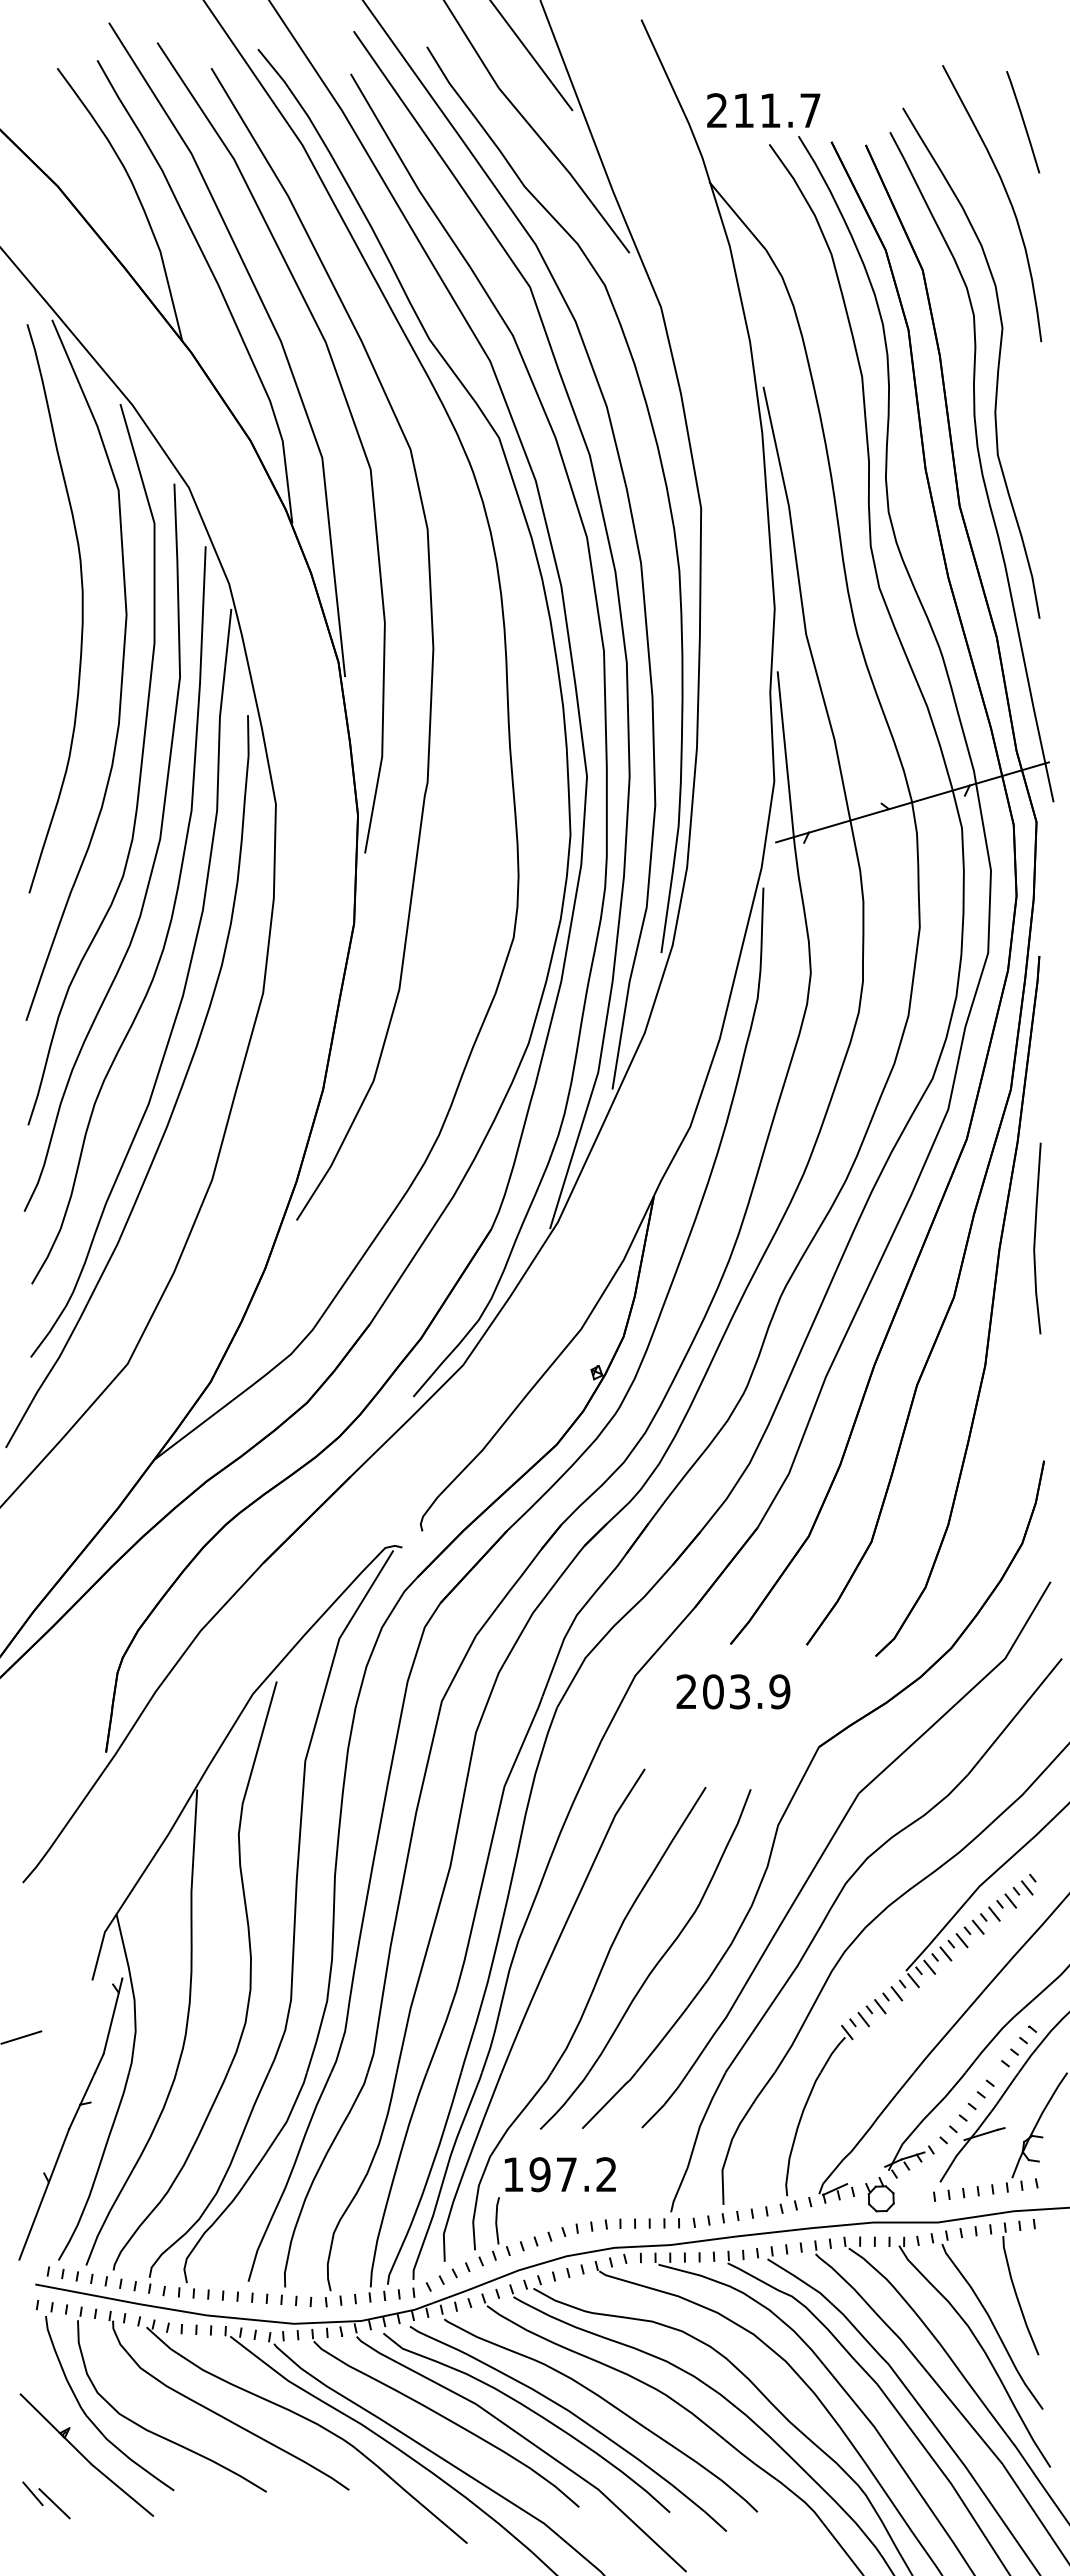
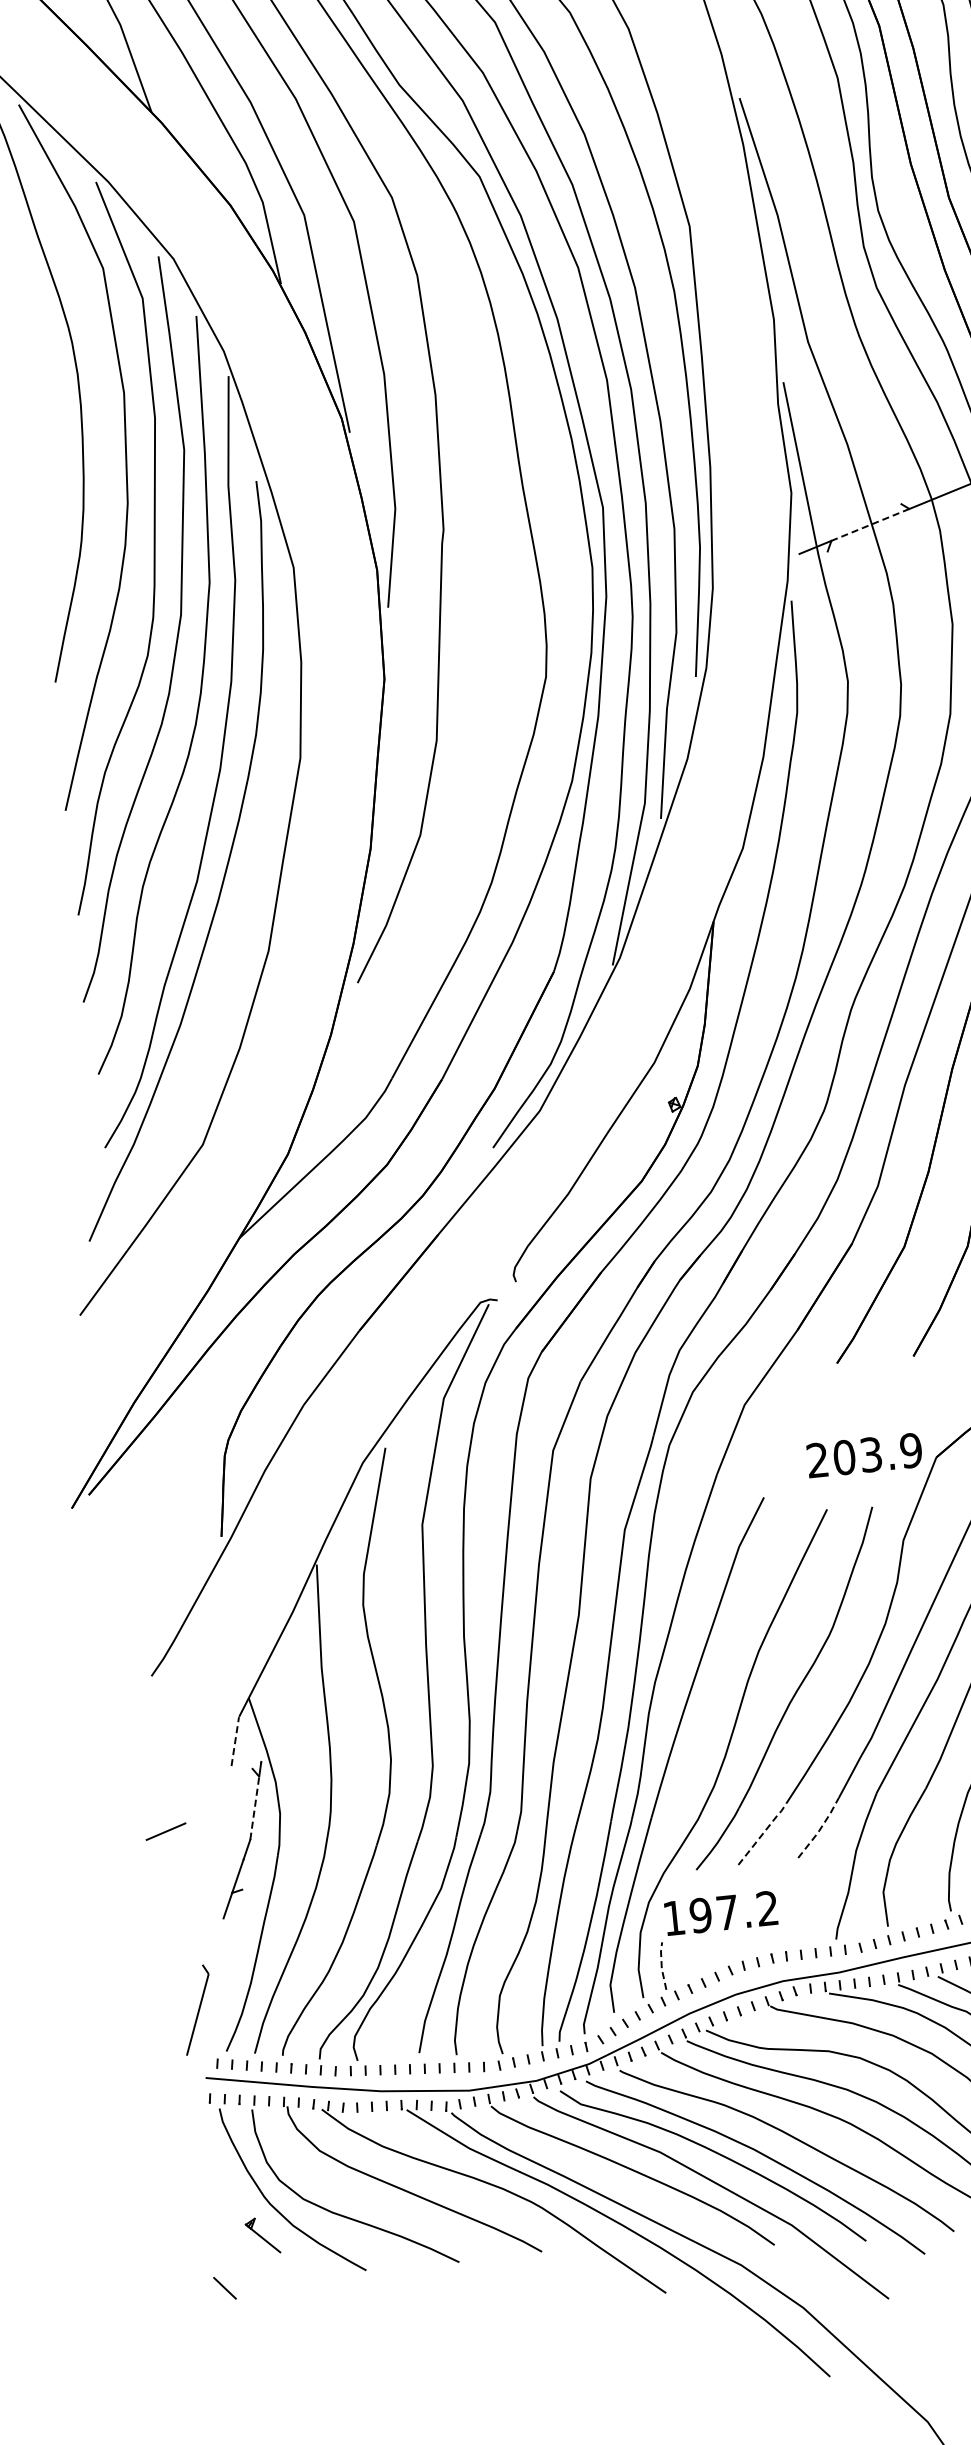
line: (849, 820) -> (870, 524), solid -> dashed
text: (733, 1691) -> (864, 1455), moved
line: (98, 1955) -> (234, 1741), solid -> dashed
line: (111, 2022) -> (254, 1807), solid -> dashed
line: (610, 2099) -> (763, 1832), solid -> dashed
line: (666, 2101) -> (820, 1828), solid -> dashed
line: (58, 2155) -> (215, 1946), removed
line: (496, 2220) -> (661, 1965), solid -> dashed
line: (39, 2413) -> (223, 2207), removed
line: (122, 2489) -> (314, 2274), removed
line: (54, 2503) -> (247, 2295), removed

